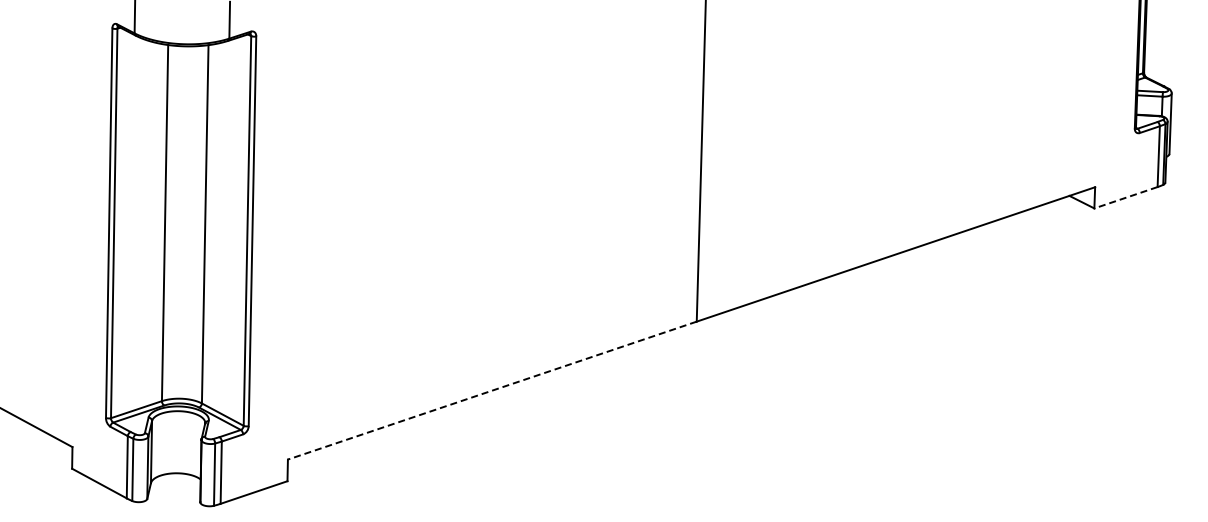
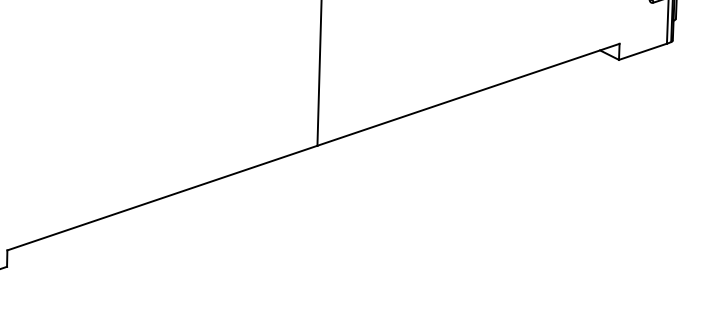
line: (1125, 197) -> (642, 51), dashed -> solid
line: (492, 390) -> (162, 198), dashed -> solid

